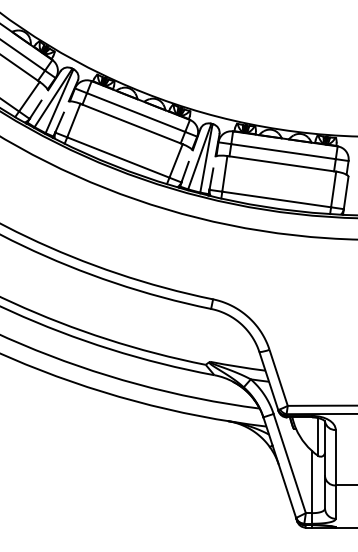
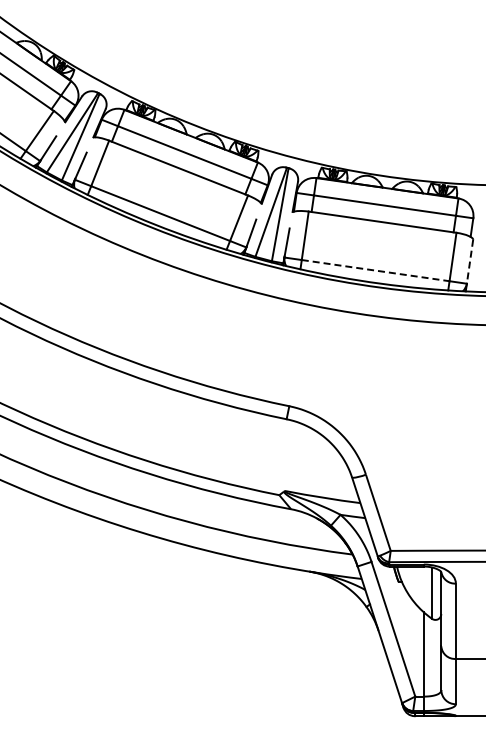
line: (345, 193) -> (469, 262), solid -> dashed
line: (276, 199) -> (375, 270), solid -> dashed

